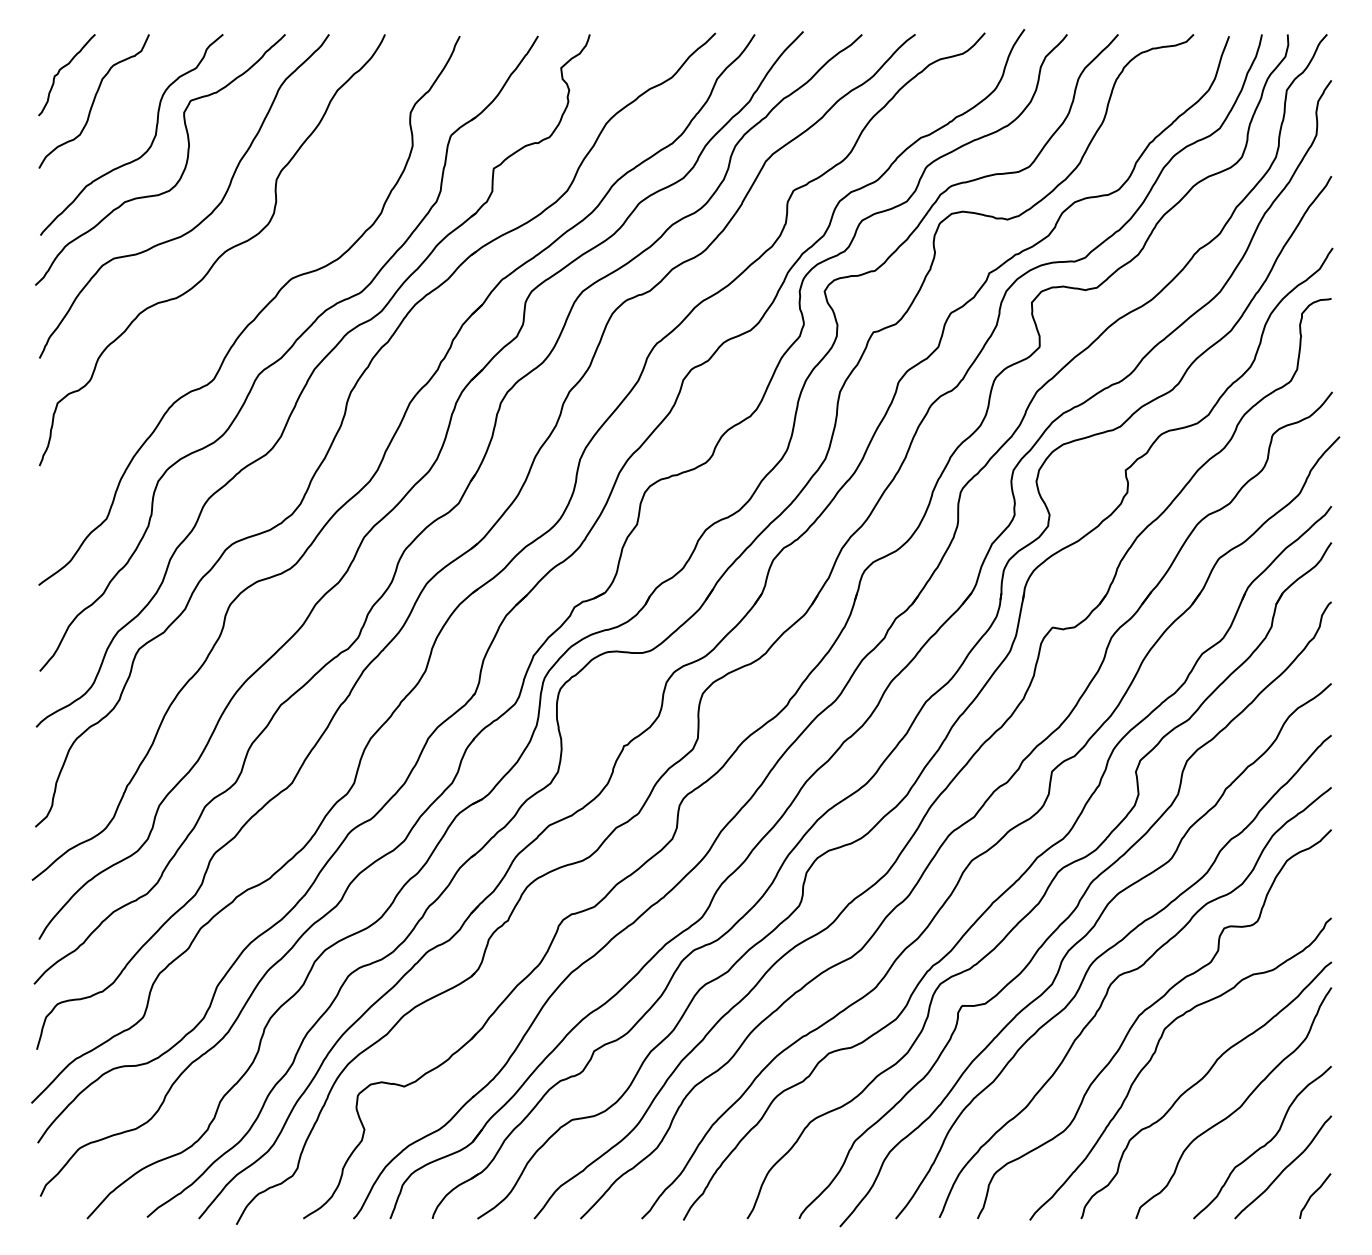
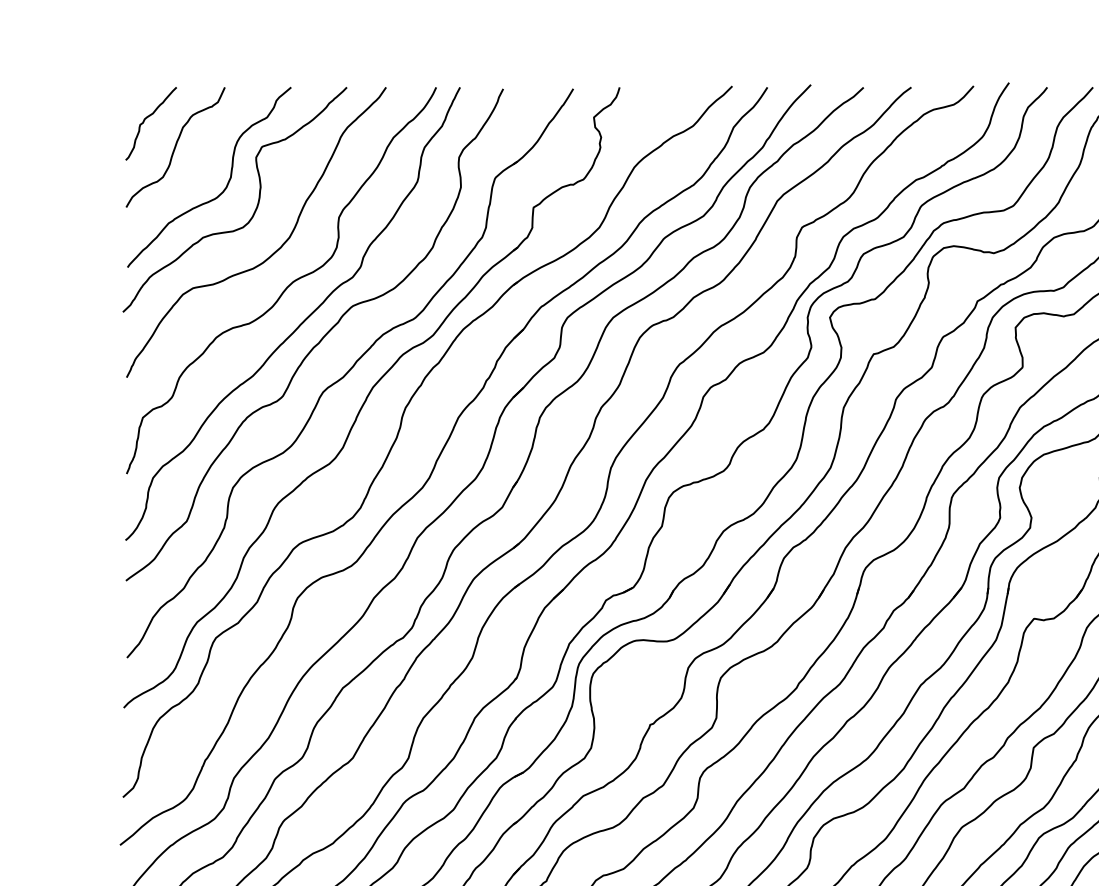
curve: (234, 297) -> (301, 323), added

